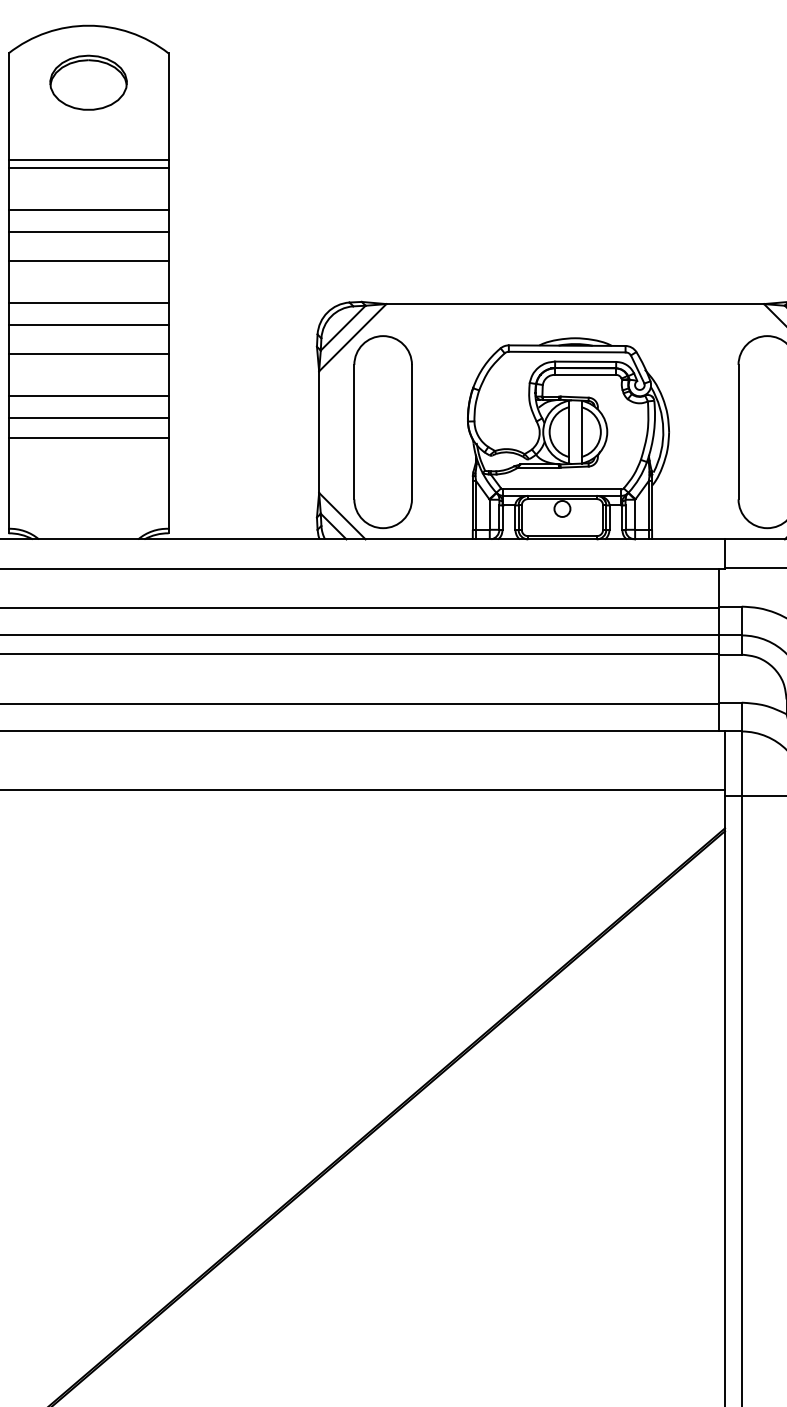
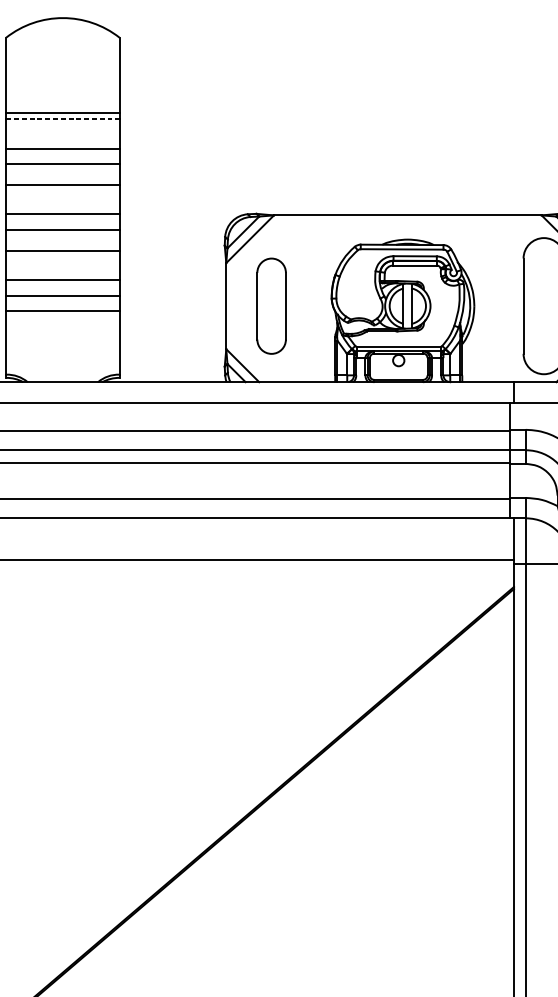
part: (88, 82) -> (62, 58), removed
line: (89, 168) -> (63, 119), solid -> dashed
part: (382, 432) -> (271, 306), size x0.7

